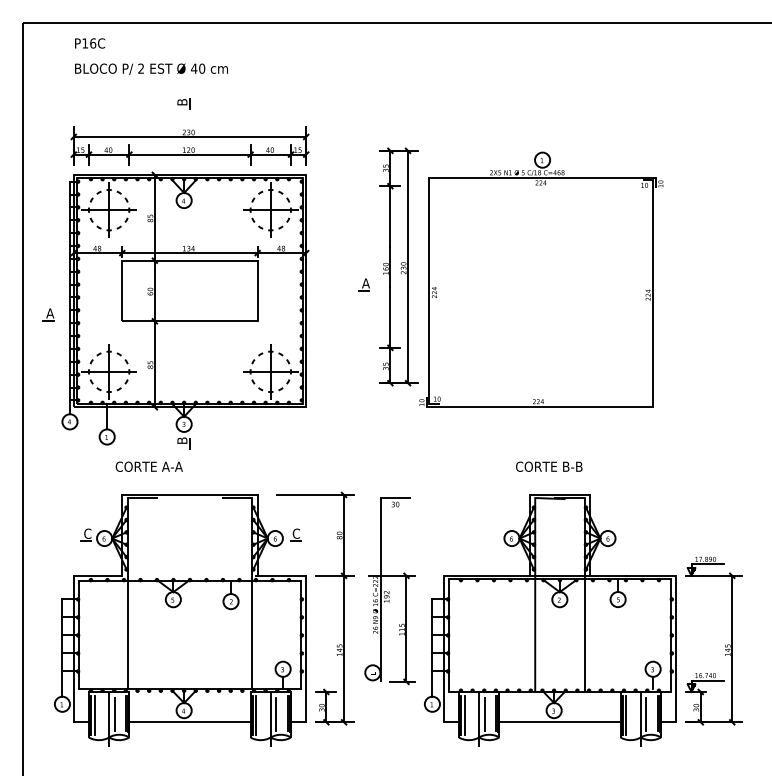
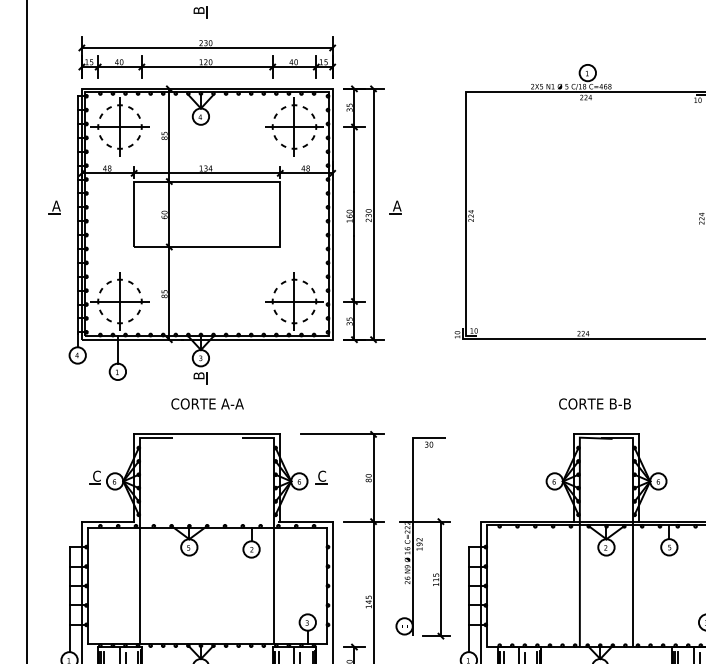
part: (398, 266) -> (363, 213), moved
part: (48, 314) -> (54, 207), moved
text: (148, 466) -> (206, 403), moved

